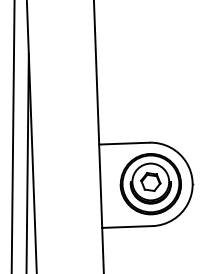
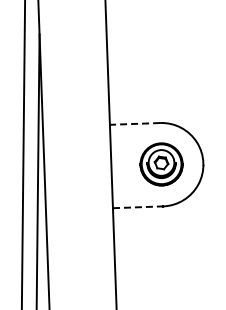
line: (123, 143) -> (134, 123), solid -> dashed
part: (150, 184) -> (161, 164), size x0.7
line: (127, 227) -> (138, 207), solid -> dashed

